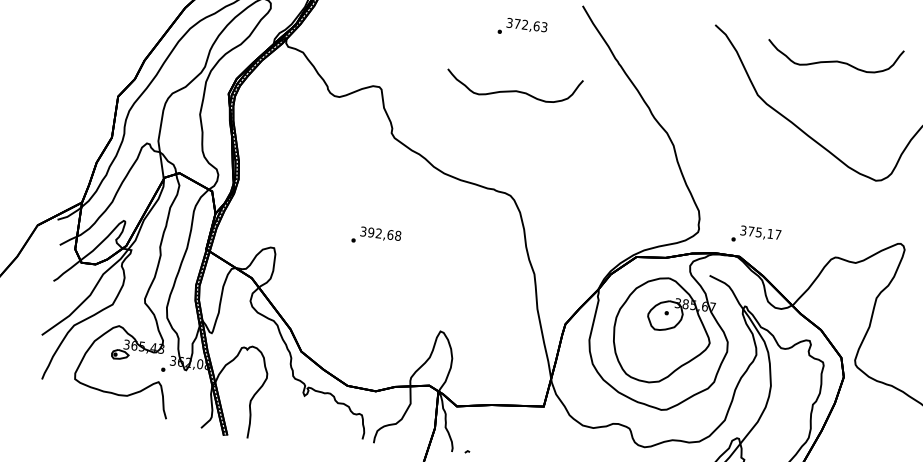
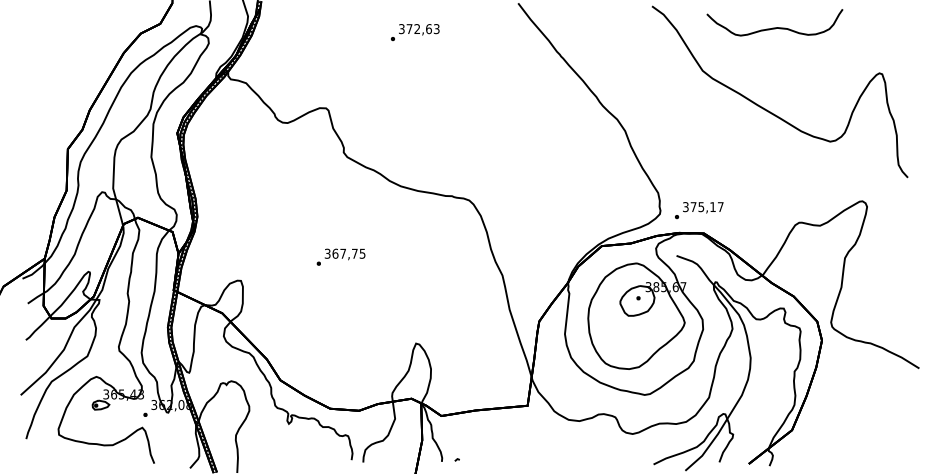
text: (522, 28) -> (415, 32), moved
curve: (513, 90) -> (459, 95), removed
text: (384, 233) -> (348, 253), 392,68 -> 367,75
text: (756, 235) -> (699, 210), moved

